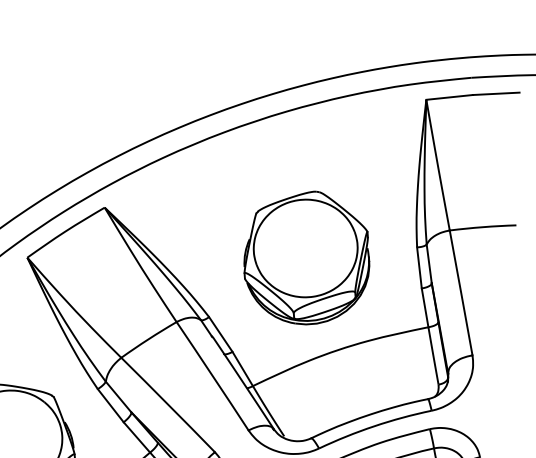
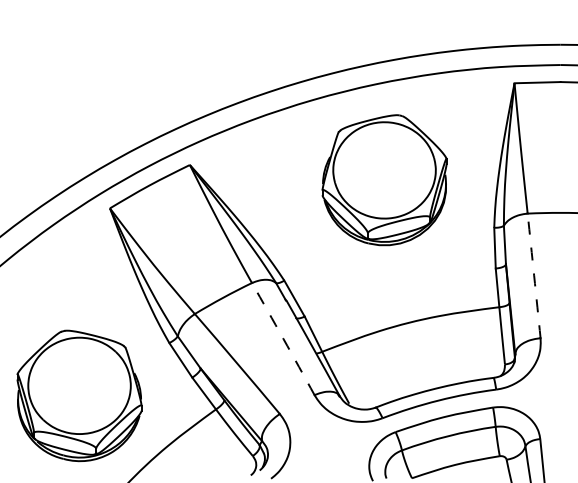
part: (306, 258) -> (384, 180), moved
arc: (461, 292) -> (534, 275), solid -> dashed
arc: (212, 375) -> (283, 338), solid -> dashed

